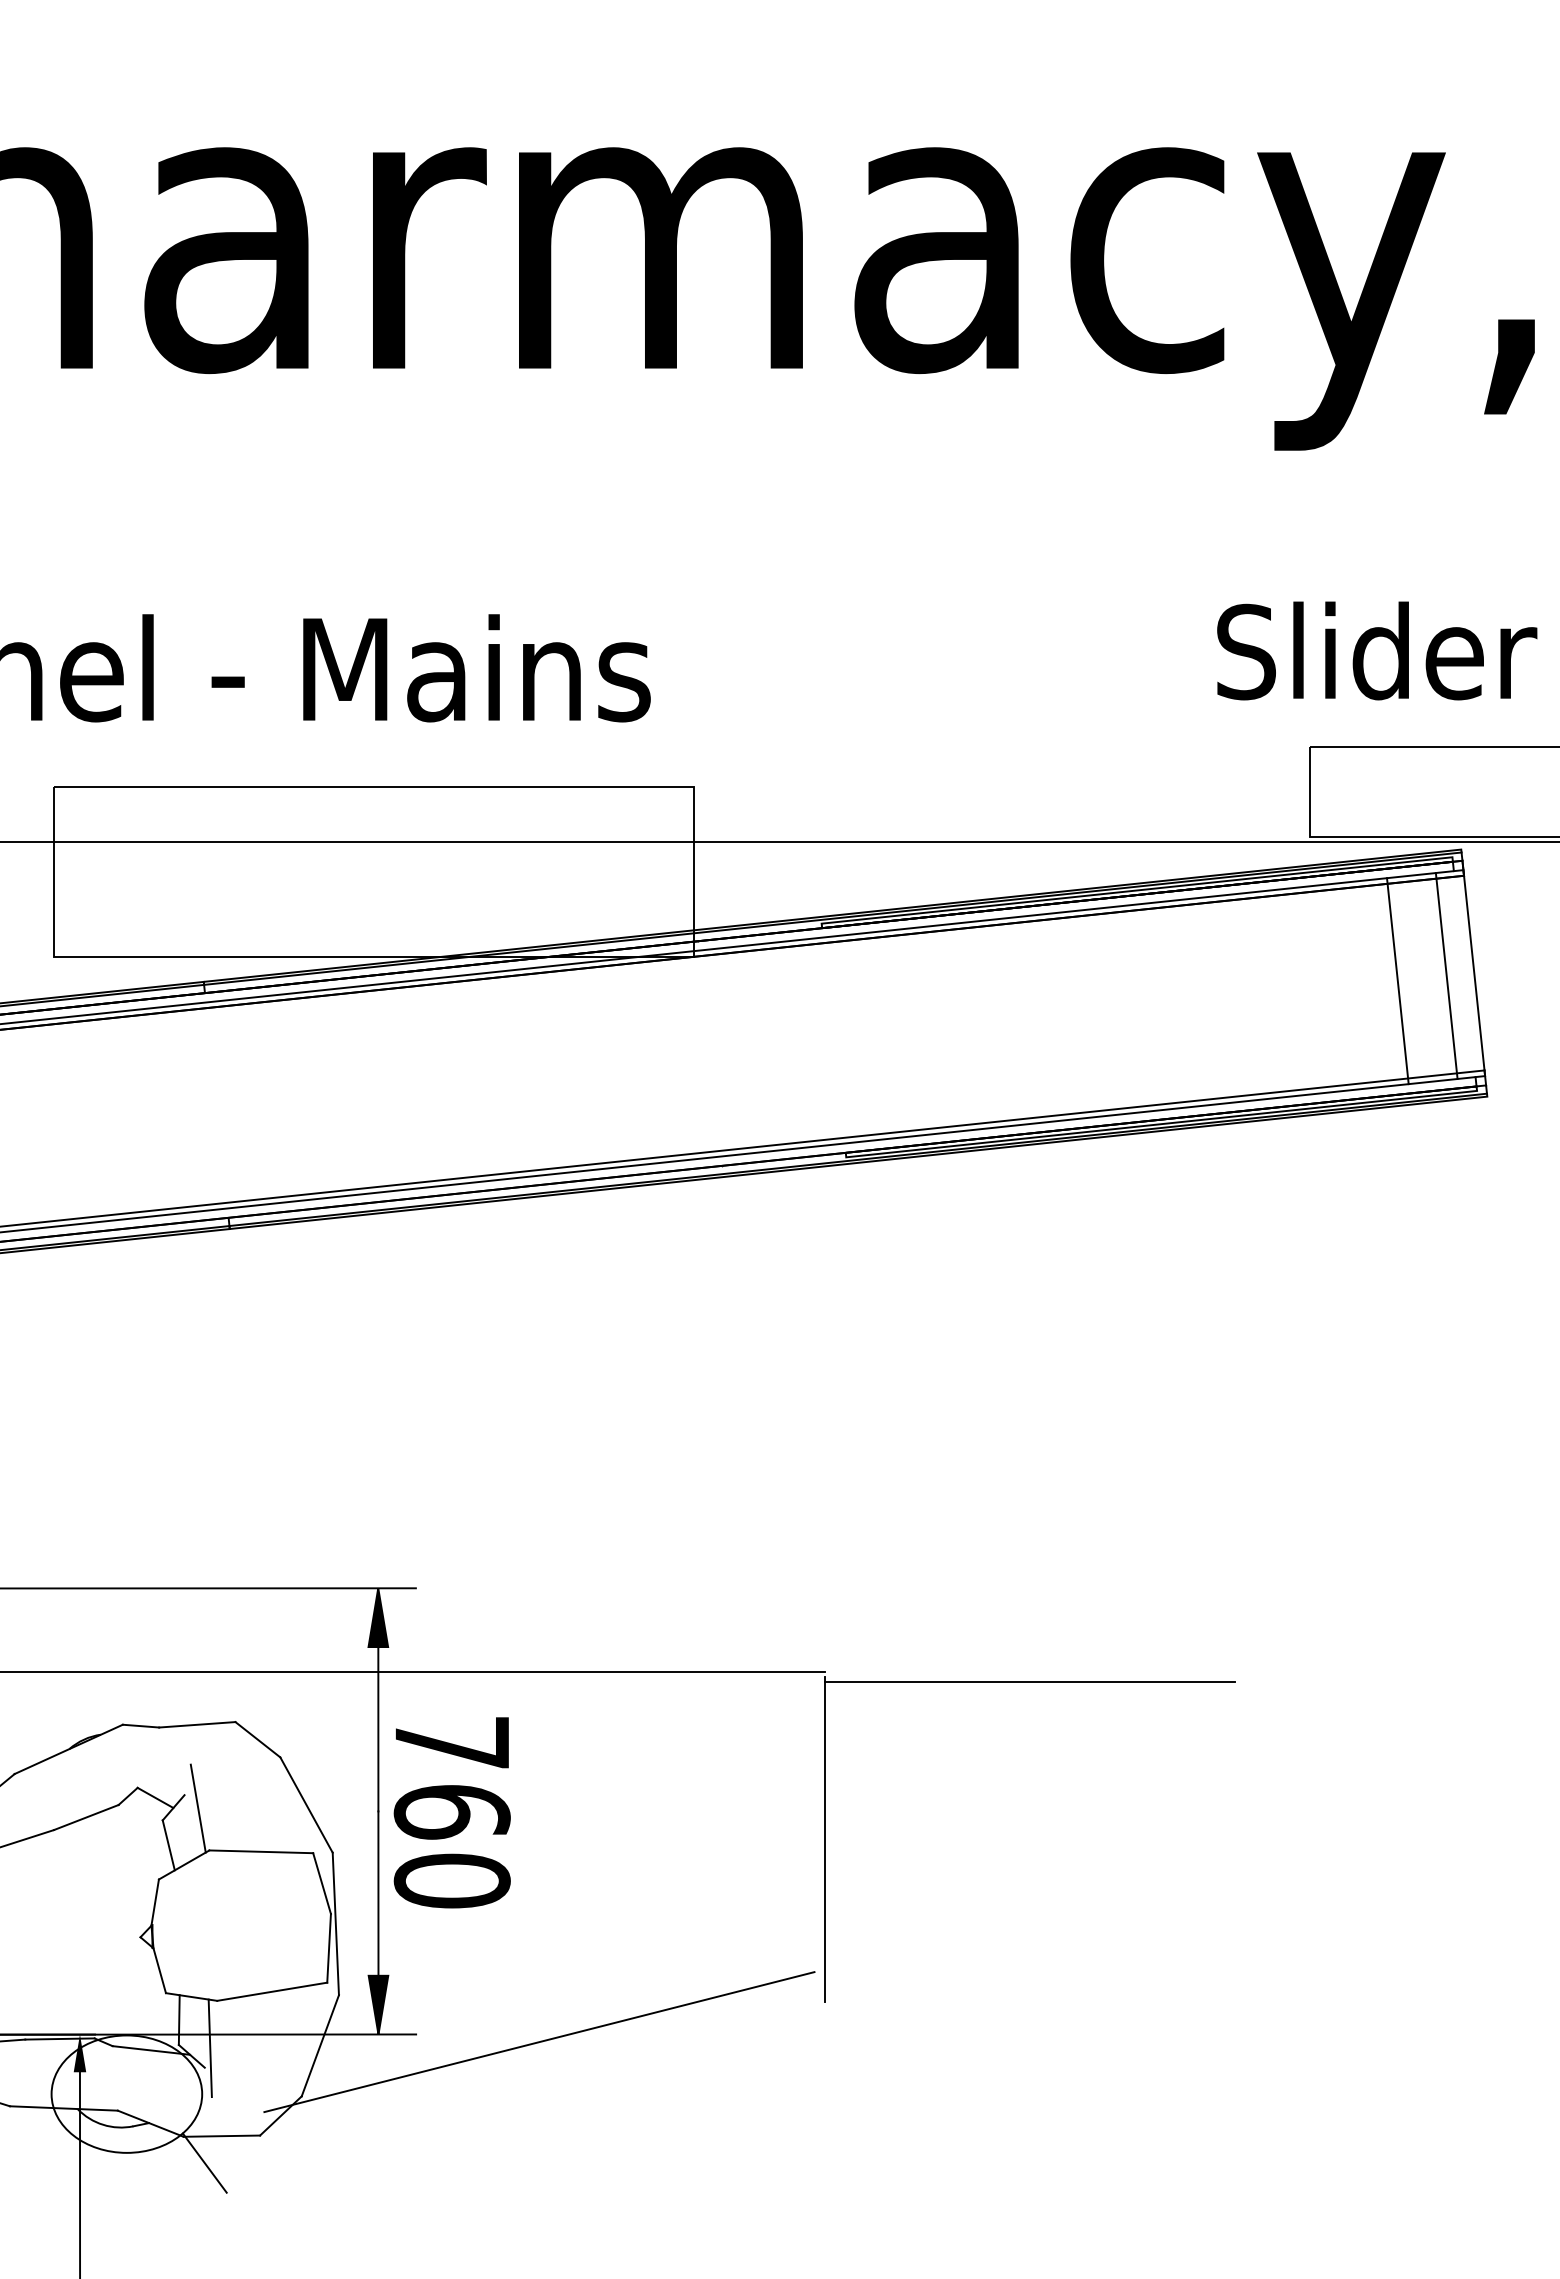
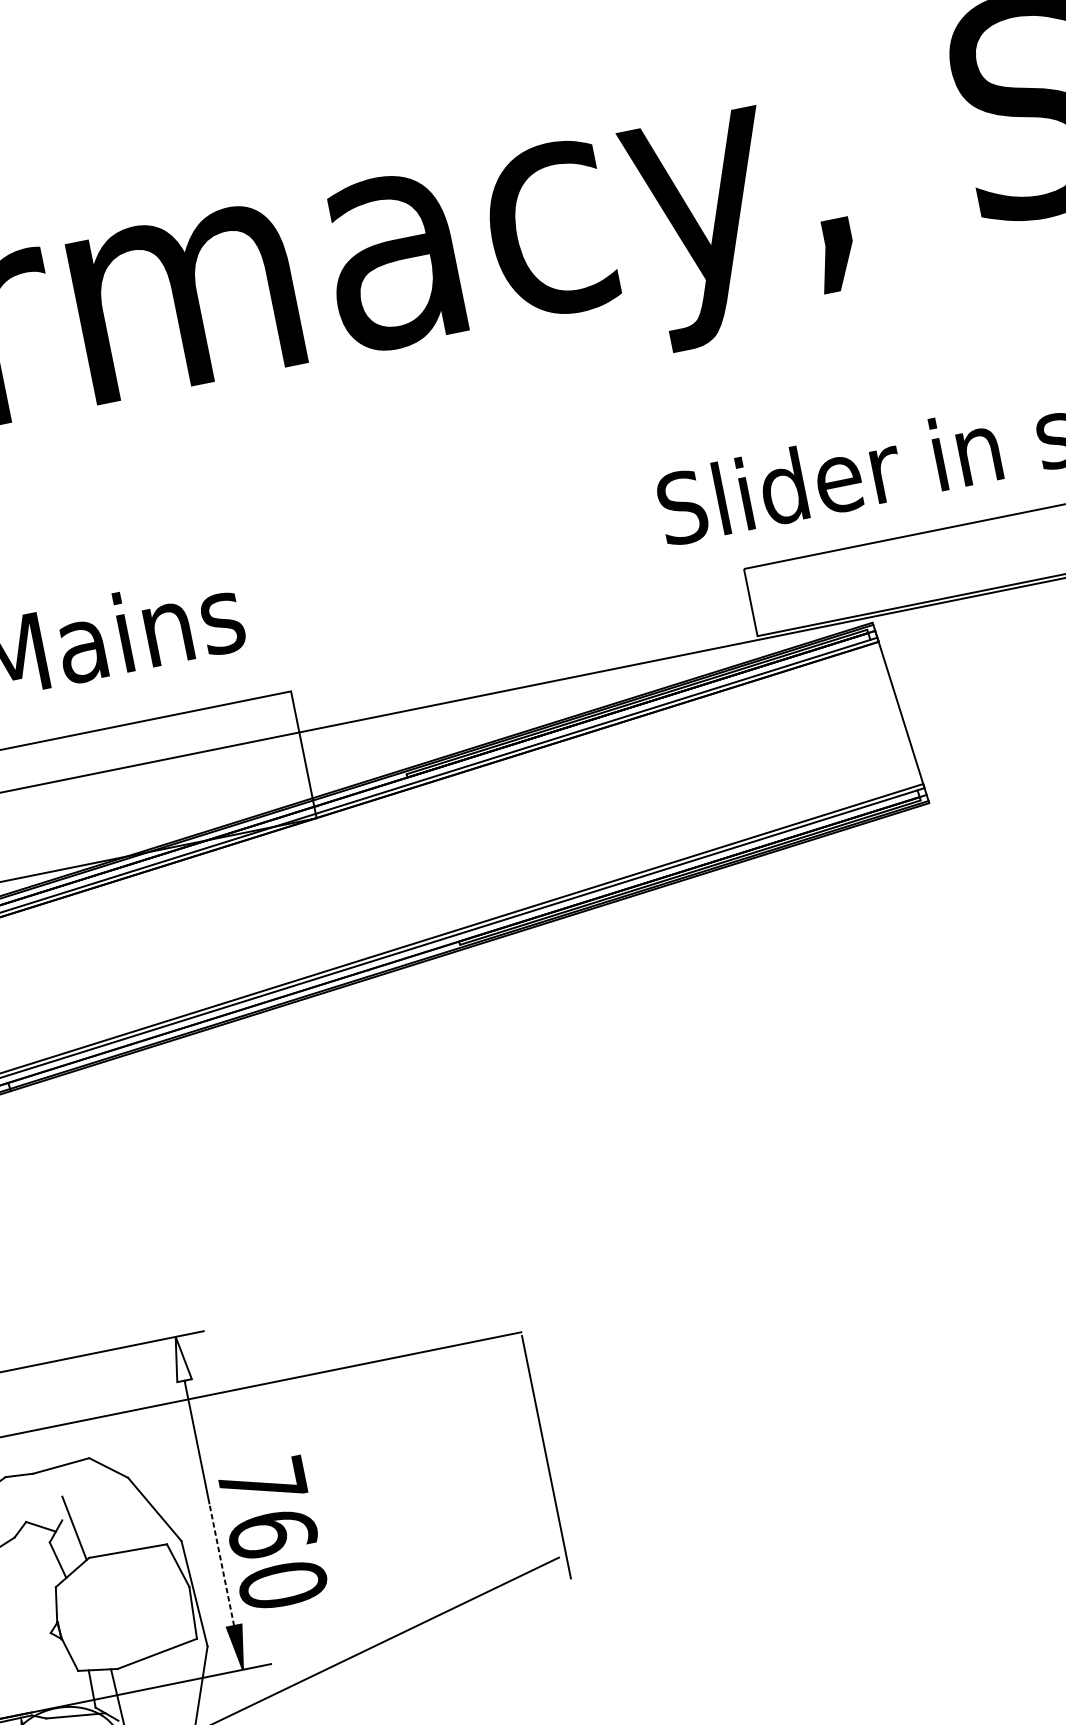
line: (1446, 975) -> (880, 718), removed
line: (1397, 981) -> (844, 730), removed
fill: (378, 1617) -> (180, 1358), removed
line: (1029, 1682) -> (675, 1309), removed
text: (451, 1812) -> (272, 1534), moved
line: (378, 1893) -> (221, 1564), solid -> dashed

